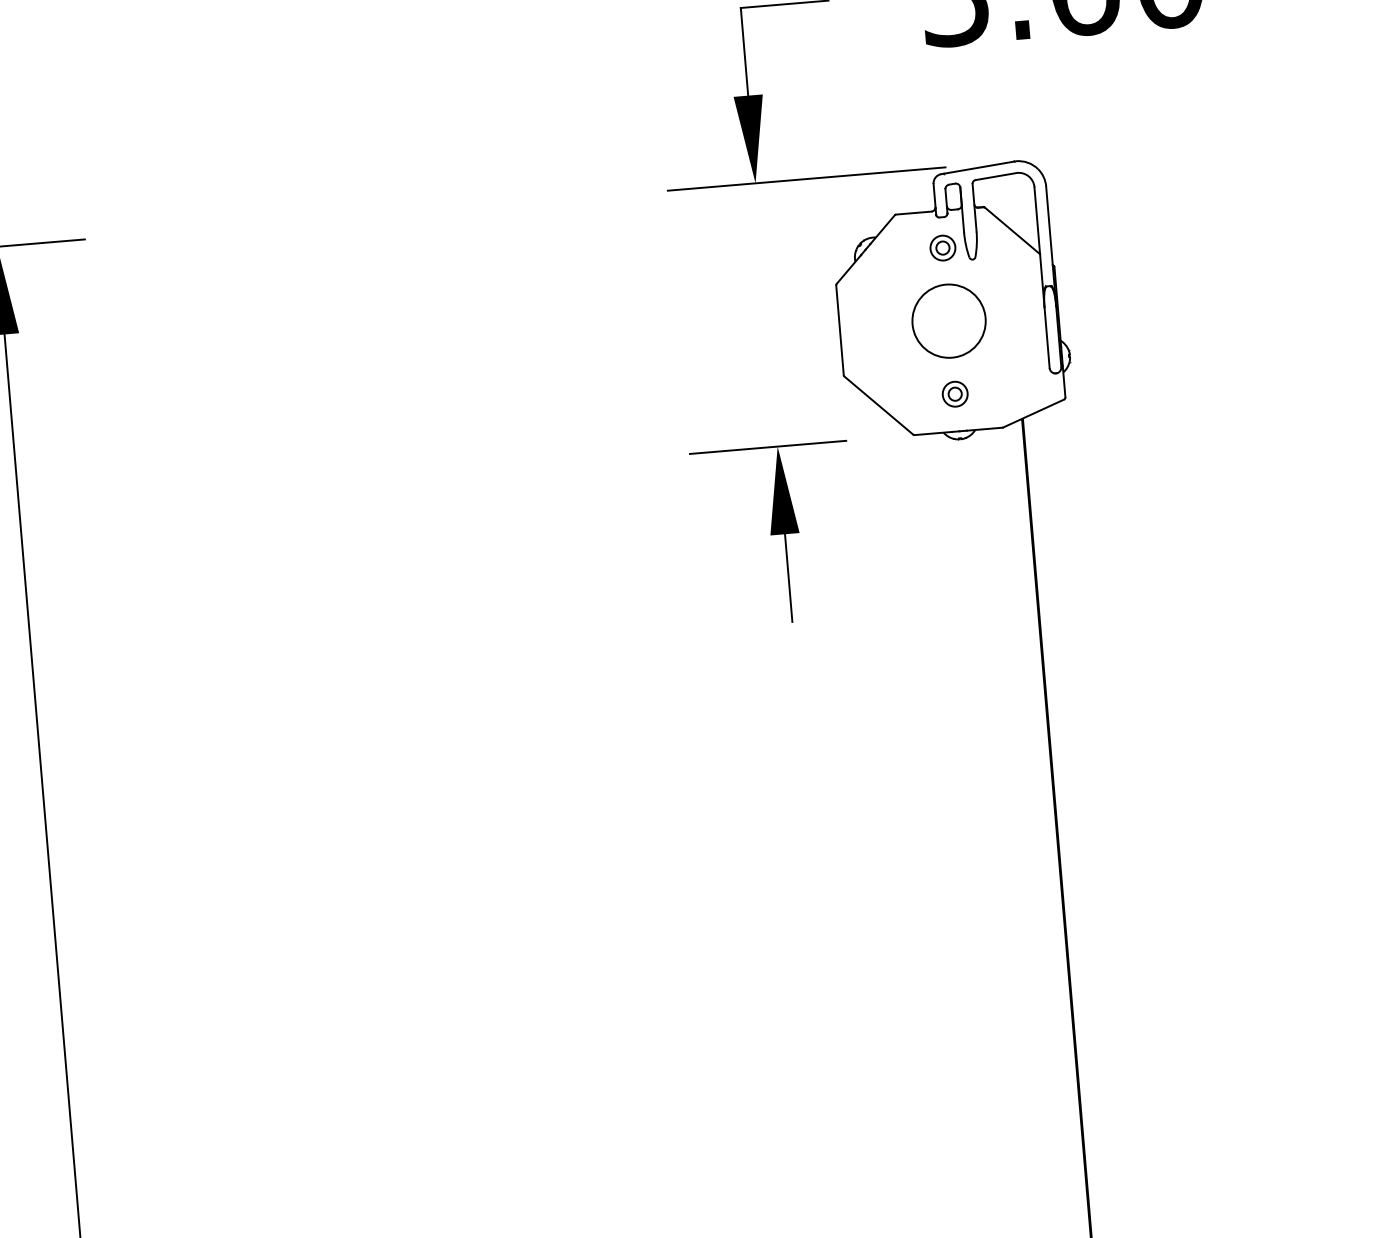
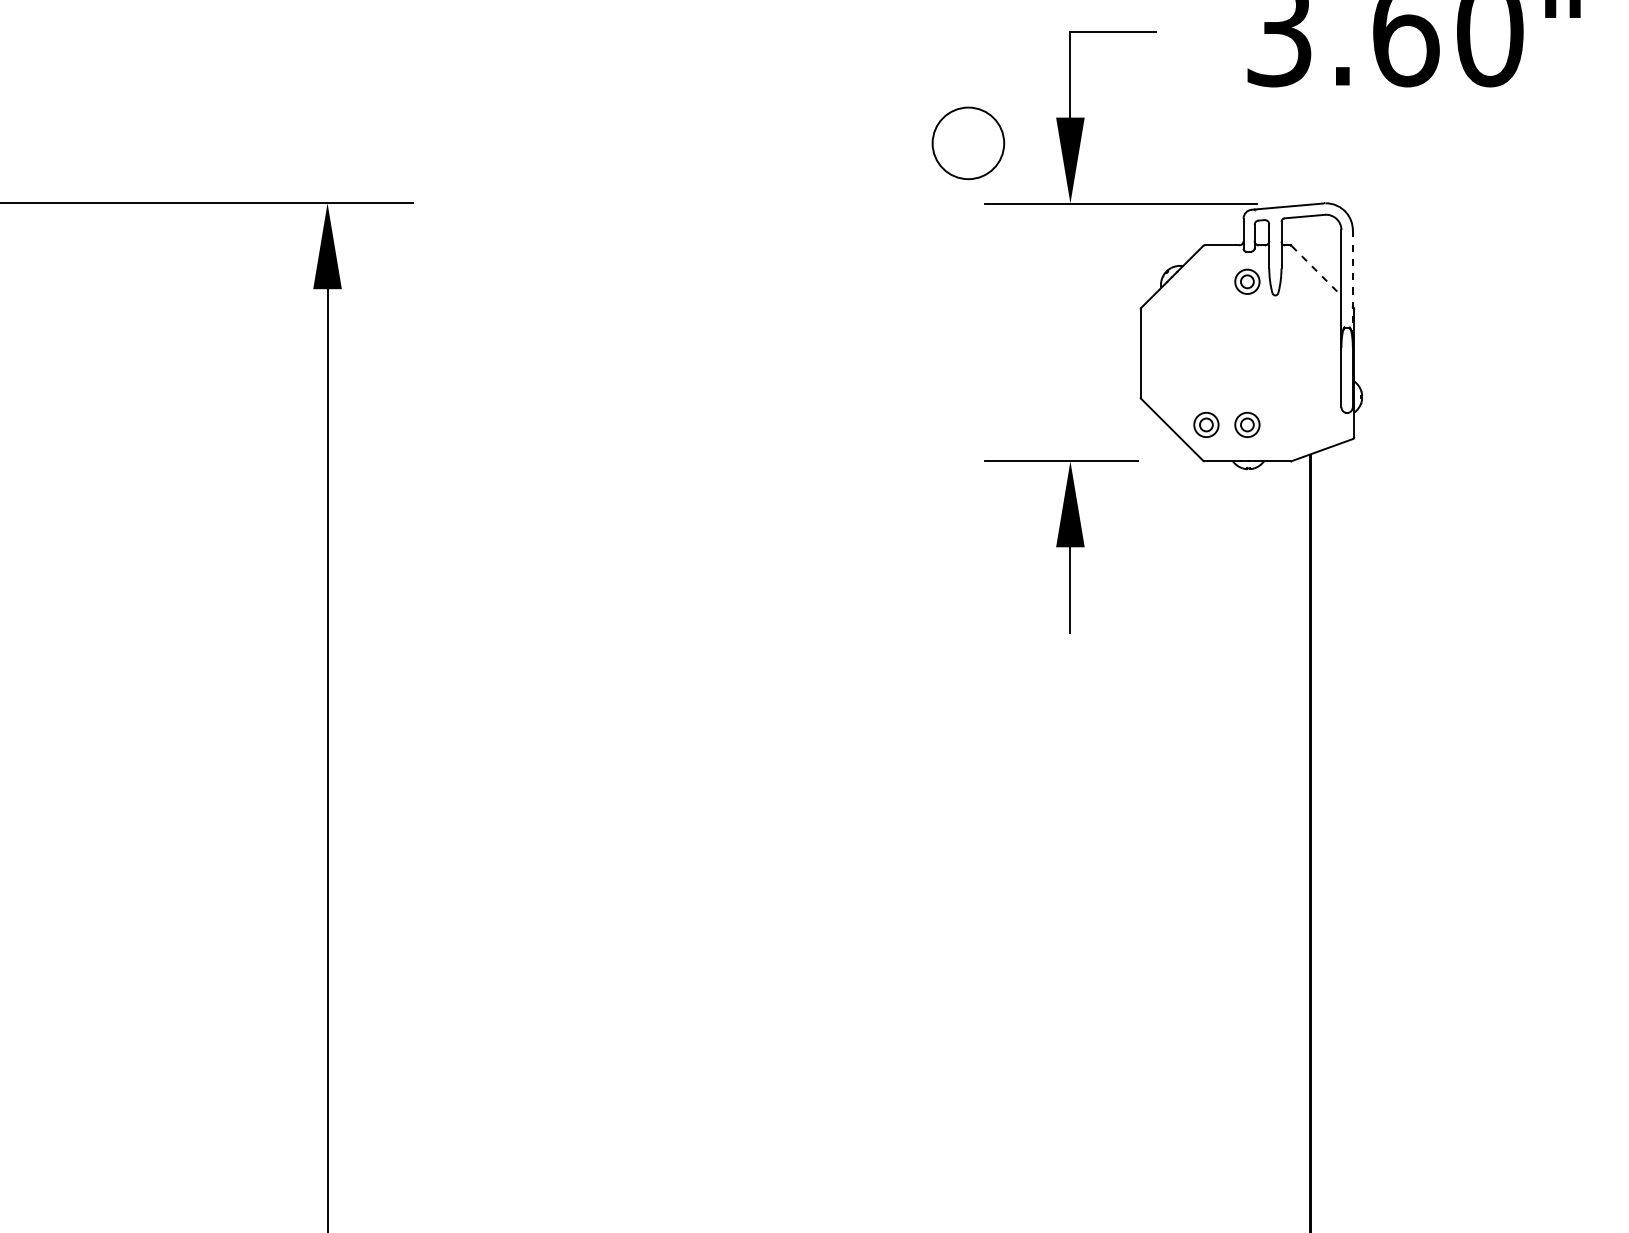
line: (1012, 231) -> (1316, 271), solid -> dashed
line: (1050, 246) -> (1352, 289), solid -> dashed
circle: (949, 321) -> (968, 143), moved
part: (913, 397) -> (1206, 424), added

